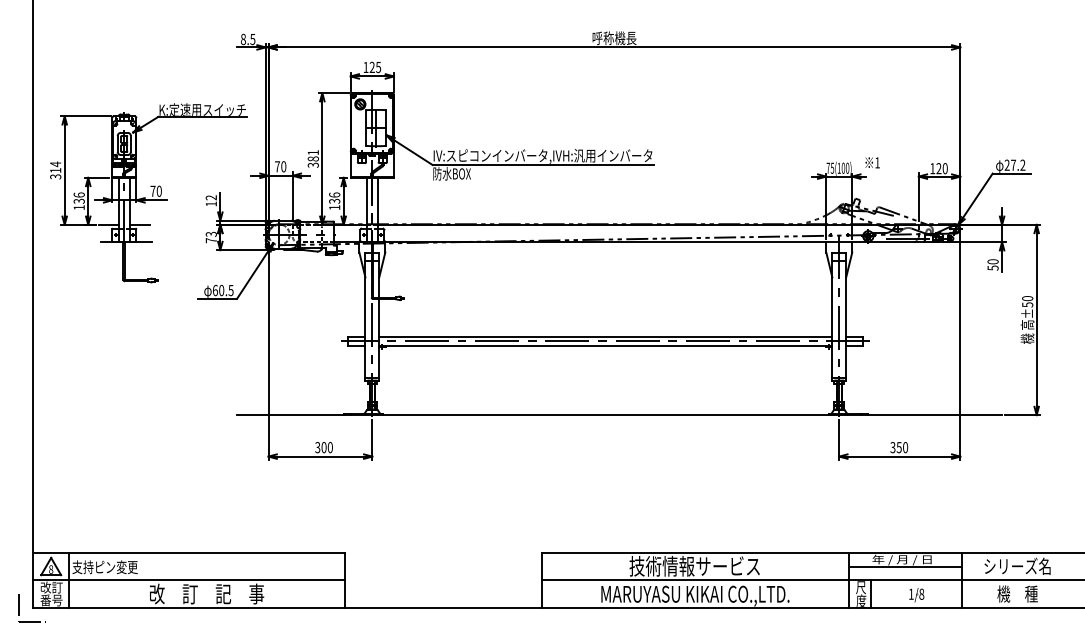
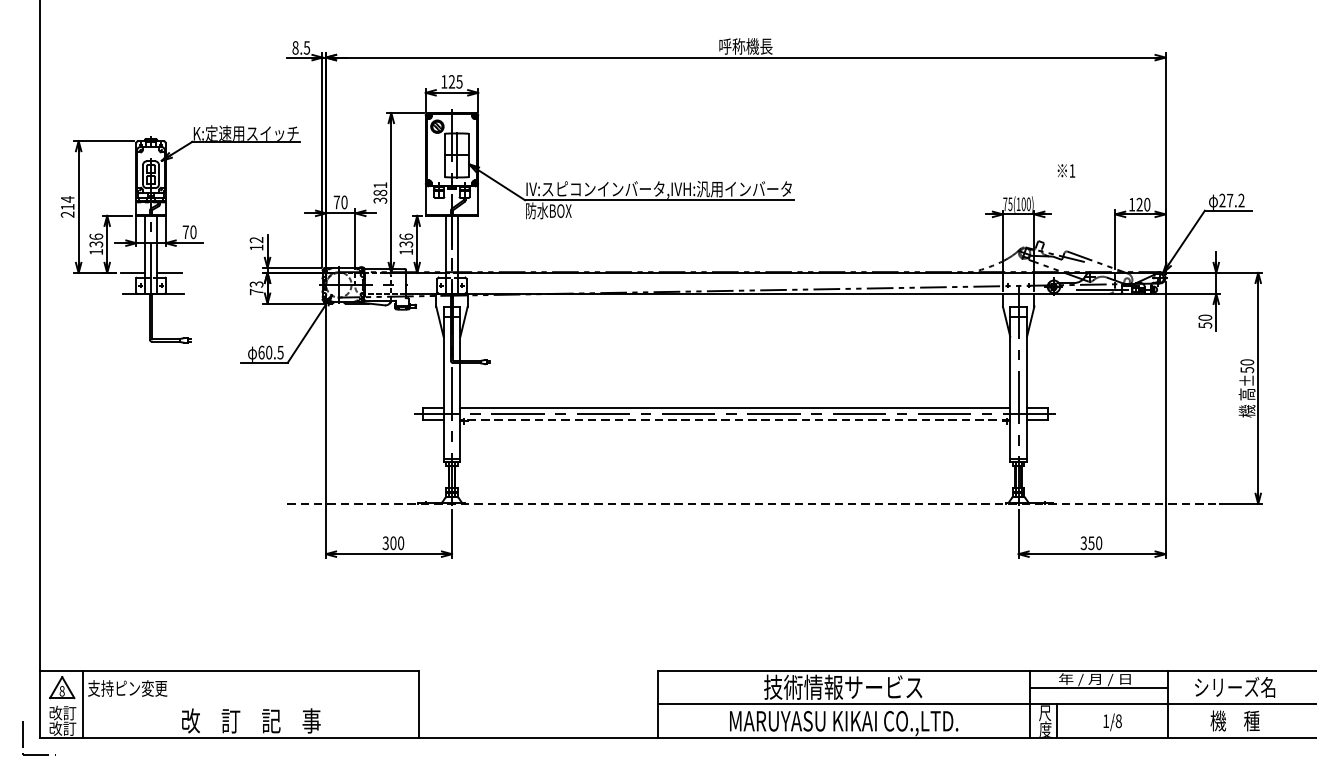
text: (872, 162) -> (1066, 170), moved
text: (55, 176) -> (67, 214), 314 -> 214
line: (605, 345) -> (734, 419), solid -> dashed
line: (619, 415) -> (751, 504), solid -> dashed
line: (188, 580) -> (228, 704), removed
text: (51, 600) -> (62, 728), 番号 -> 改訂

